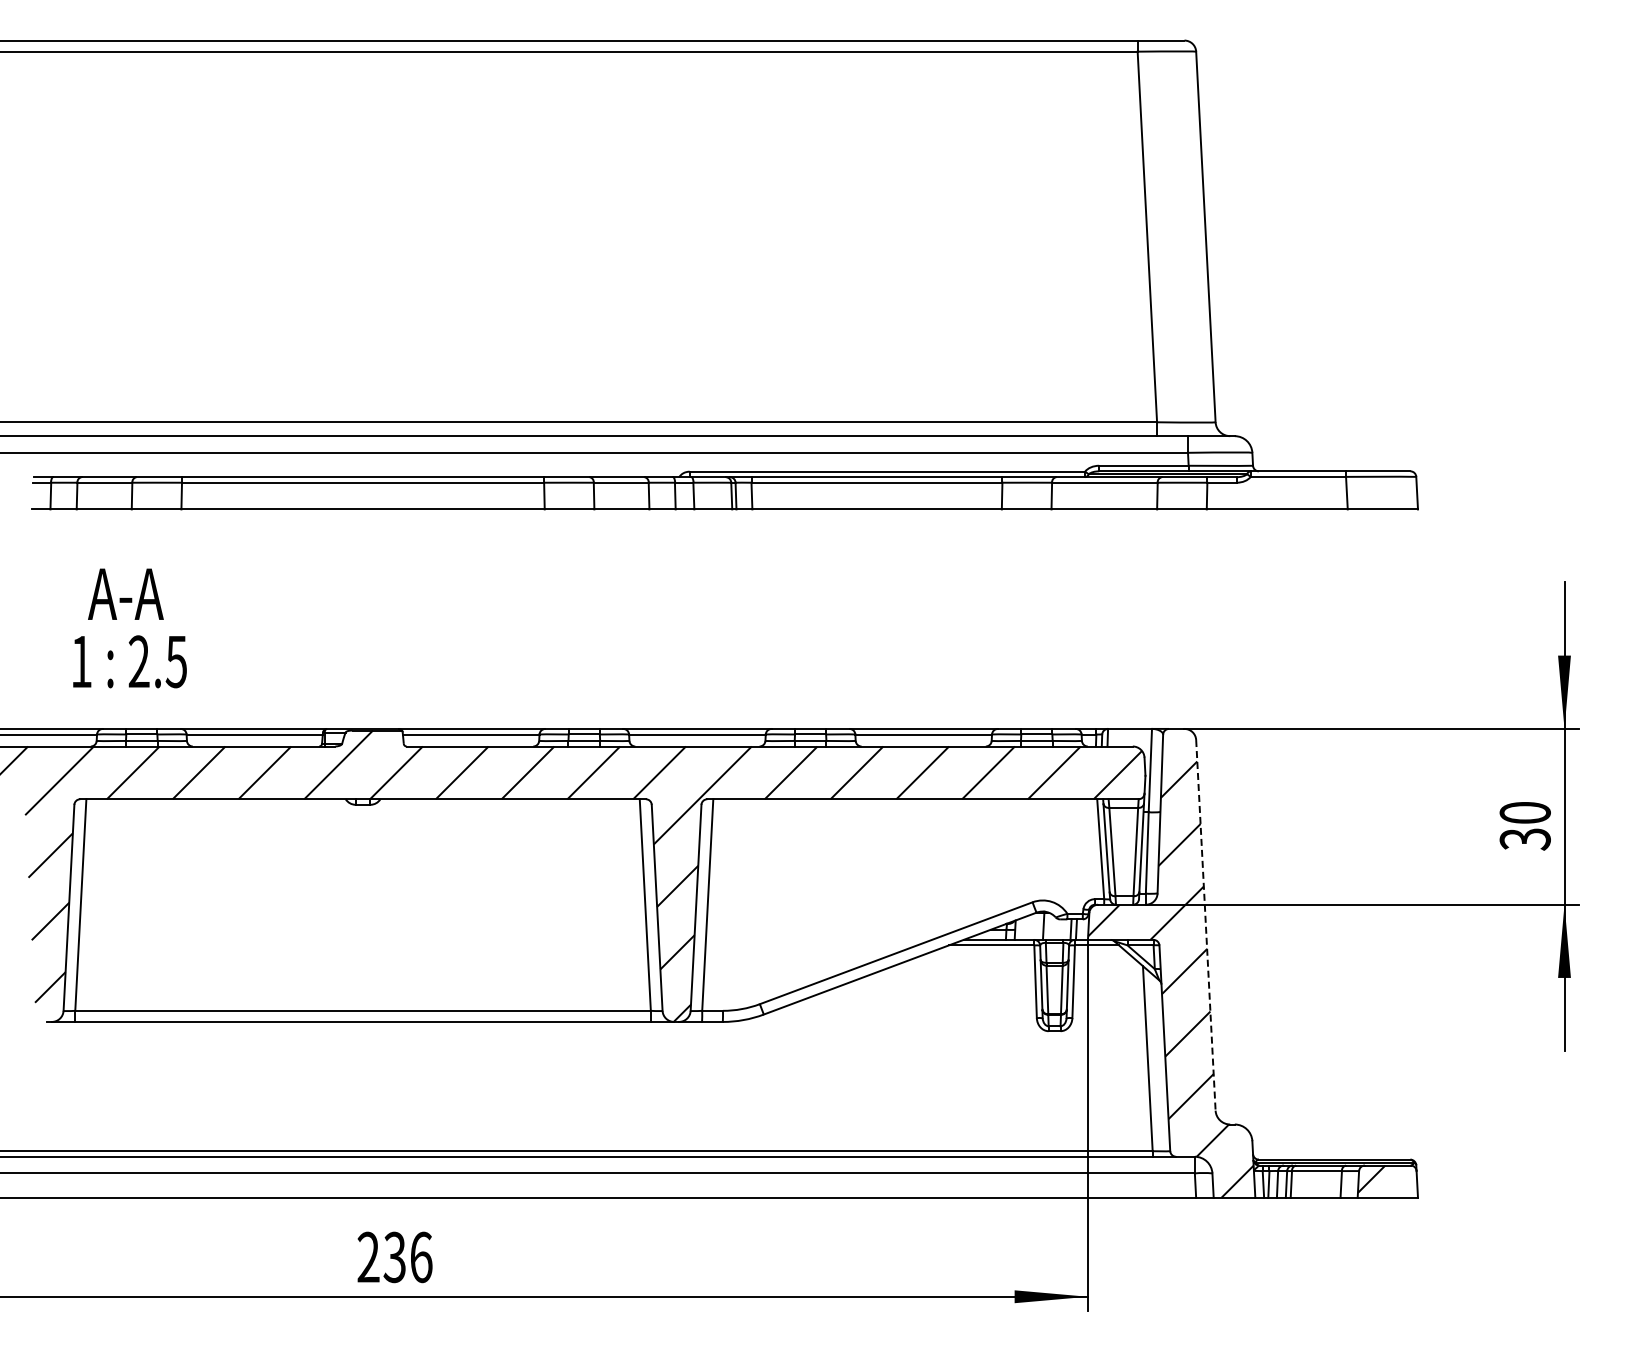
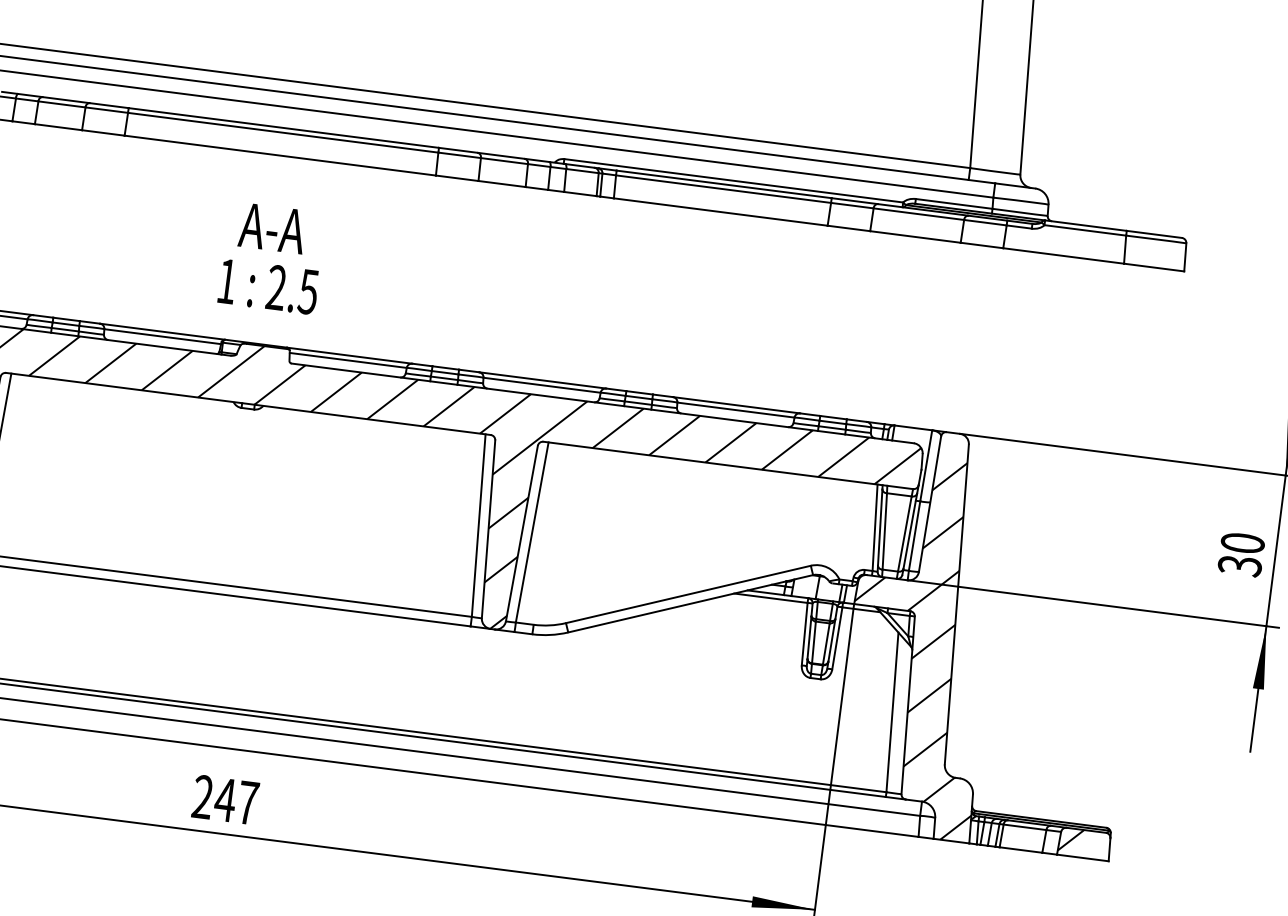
text: (129, 628) -> (271, 258), moved
line: (1205, 925) -> (956, 604), dashed -> solid
text: (407, 1257) -> (236, 801), 236 -> 247

